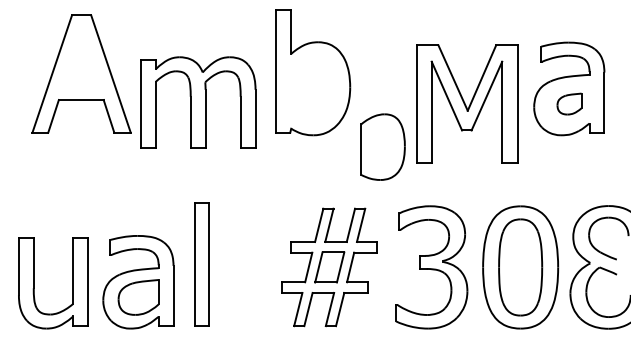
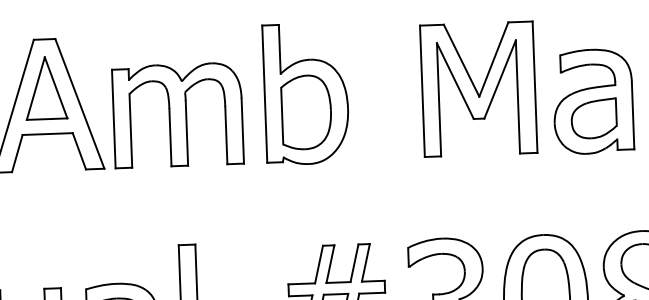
part: (81, 58) -> (46, 87), added
part: (198, 102) -> (178, 115), moved
part: (467, 103) -> (478, 88), moved
part: (569, 103) -> (594, 117), size x1.67
part: (382, 146) -> (305, 111), moved

